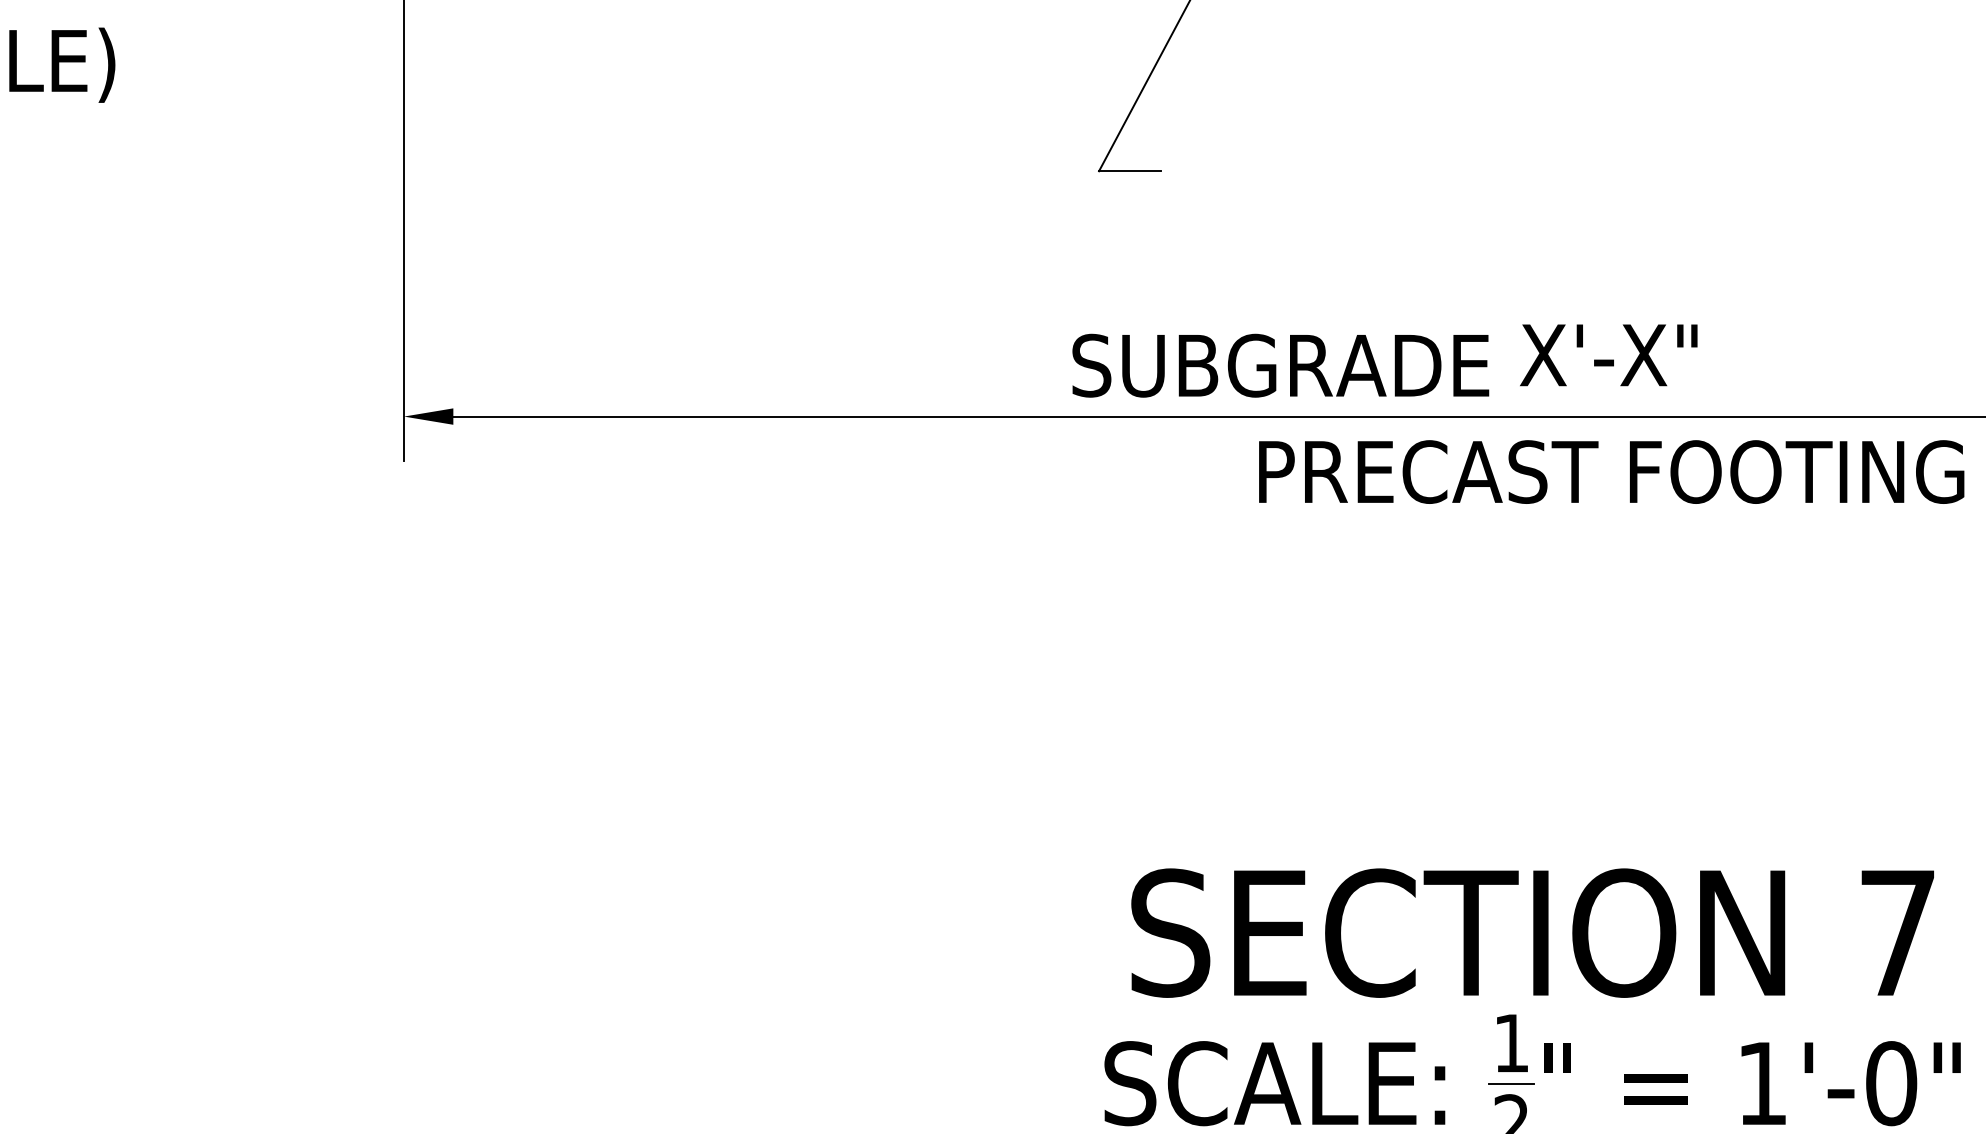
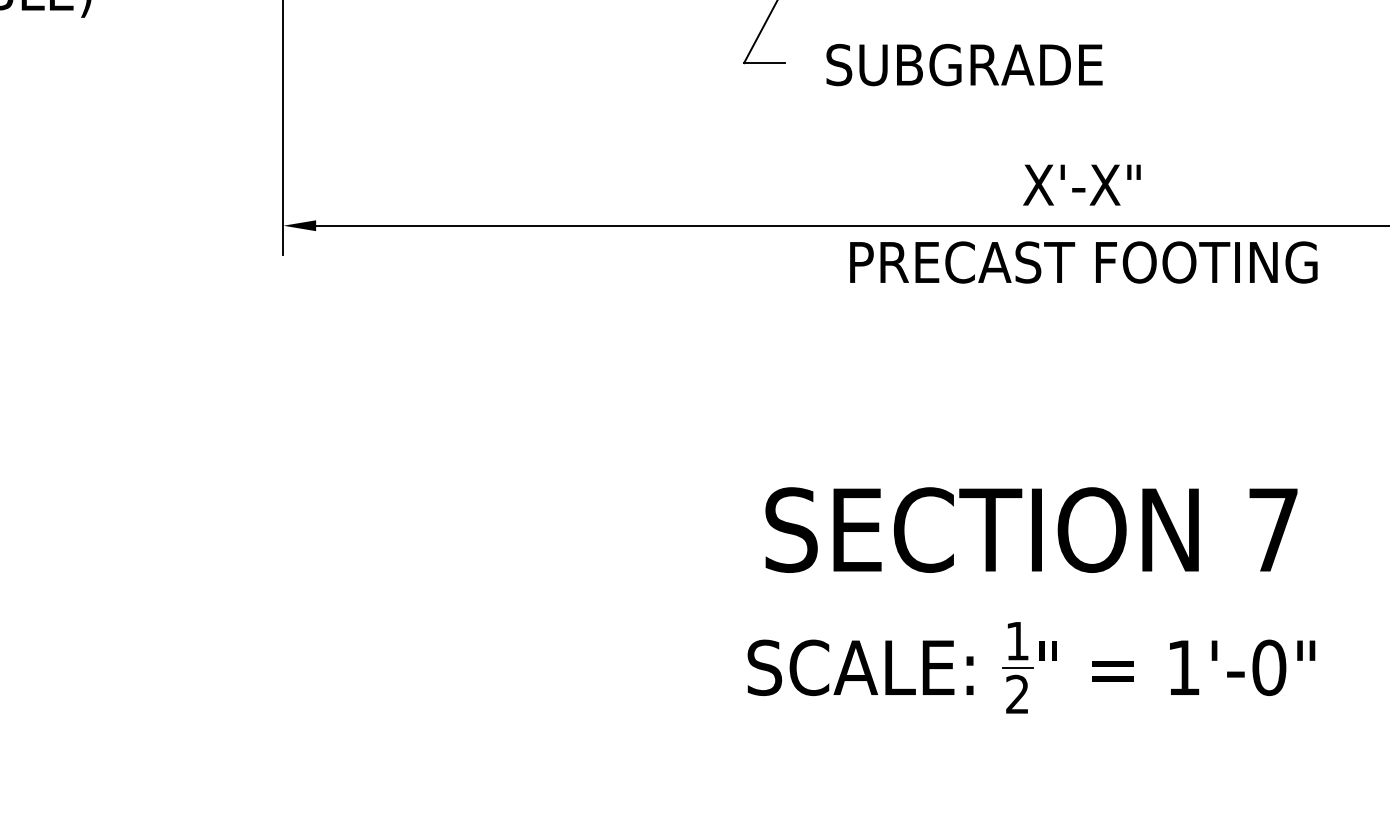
text: (1280, 366) -> (964, 65), moved
text: (1532, 932) -> (1031, 529), moved

